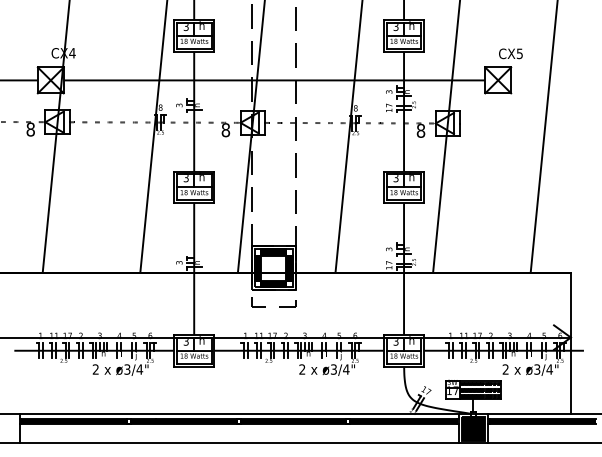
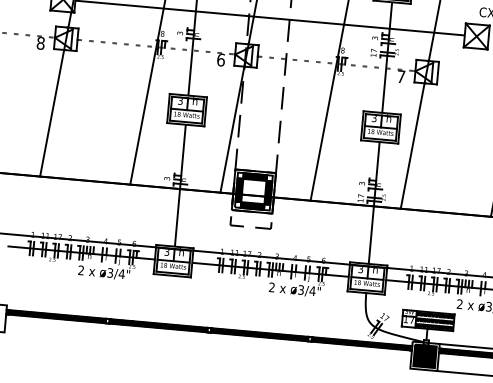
text: (225, 130) -> (220, 60), 8 -> 6
text: (420, 130) -> (400, 76), 8 -> 7
line: (238, 414) -> (209, 323), removed
line: (238, 443) -> (206, 350), removed

